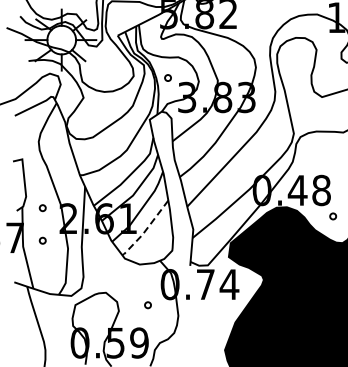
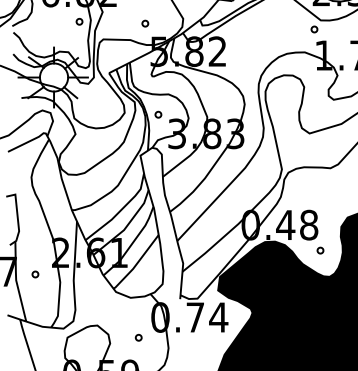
part: (42, 208) -> (35, 242), removed
line: (145, 230) -> (136, 264), dashed -> solid

